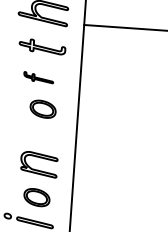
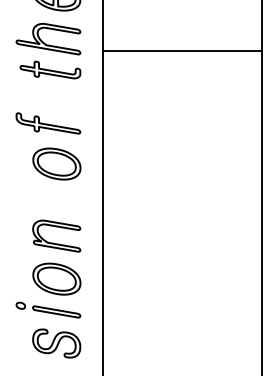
part: (42, 46) -> (50, 69), moved
part: (38, 77) -> (48, 123), size x1.67
part: (42, 108) -> (56, 163), size x1.43
part: (36, 197) -> (56, 278), size x1.43

